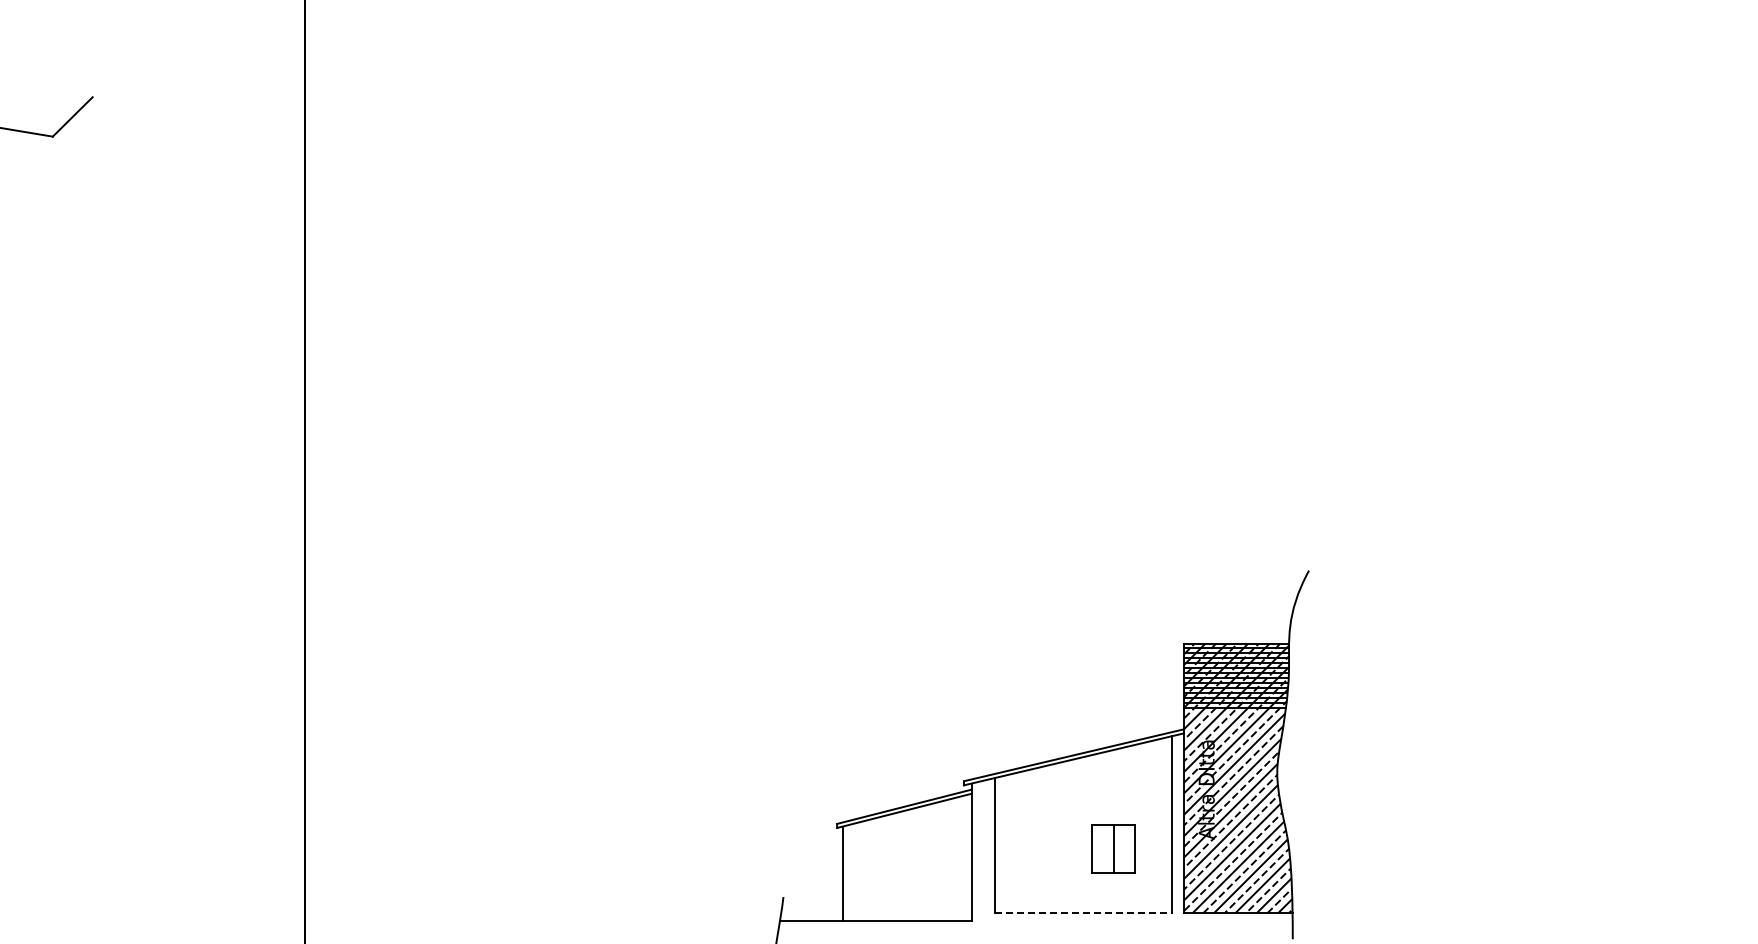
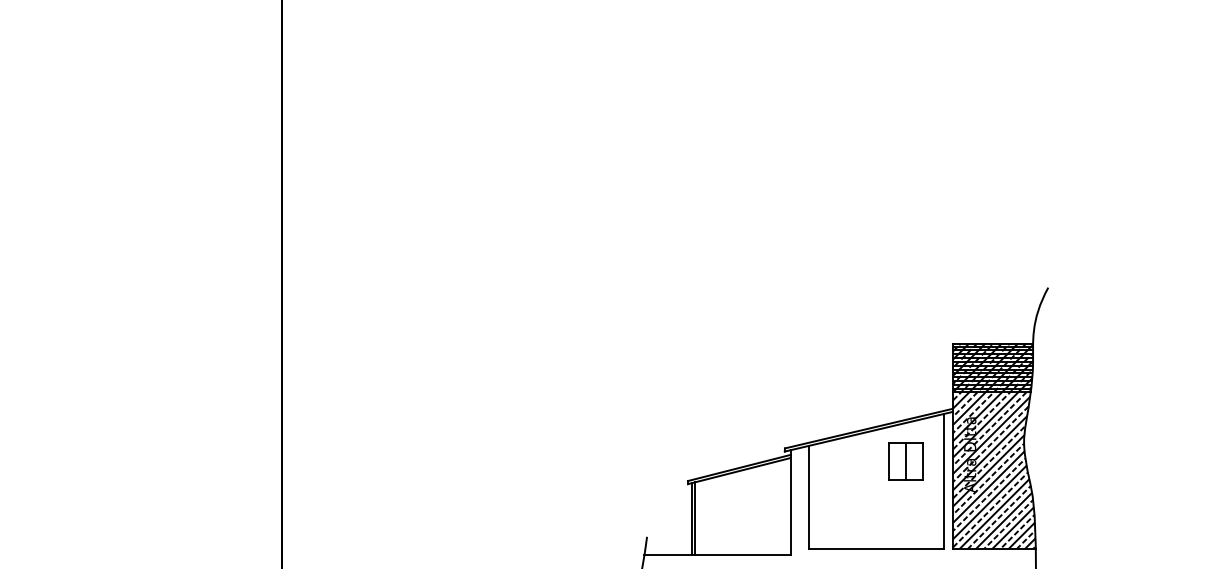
part: (1113, 848) -> (905, 460), moved
line: (846, 872) -> (695, 518), added
line: (1084, 912) -> (876, 548), dashed -> solid

